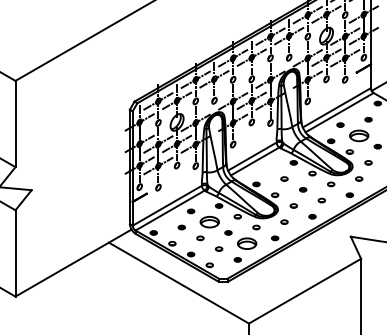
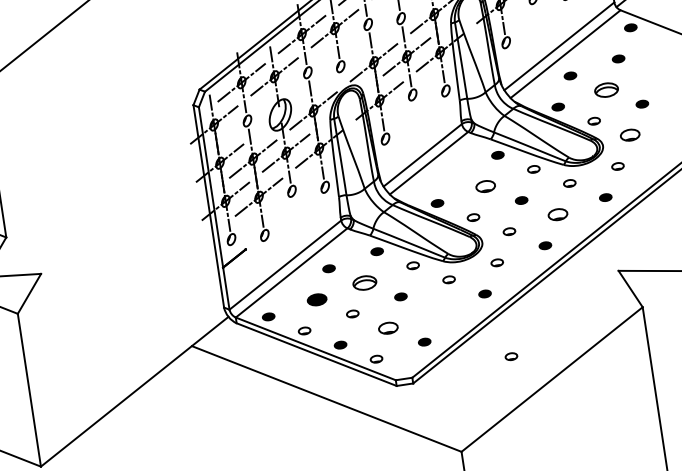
part: (359, 135) -> (606, 89), size x0.7
part: (368, 162) -> (630, 134), size x1.6
part: (284, 178) -> (485, 185), size x1.6
part: (321, 200) -> (556, 214), size x1.6
part: (209, 222) -> (364, 283), size x0.7
part: (181, 227) -> (316, 299), size x1.6
part: (247, 243) -> (437, 310), removed
part: (219, 248) -> (389, 326), size x1.6
part: (284, 274) -> (511, 355), added

